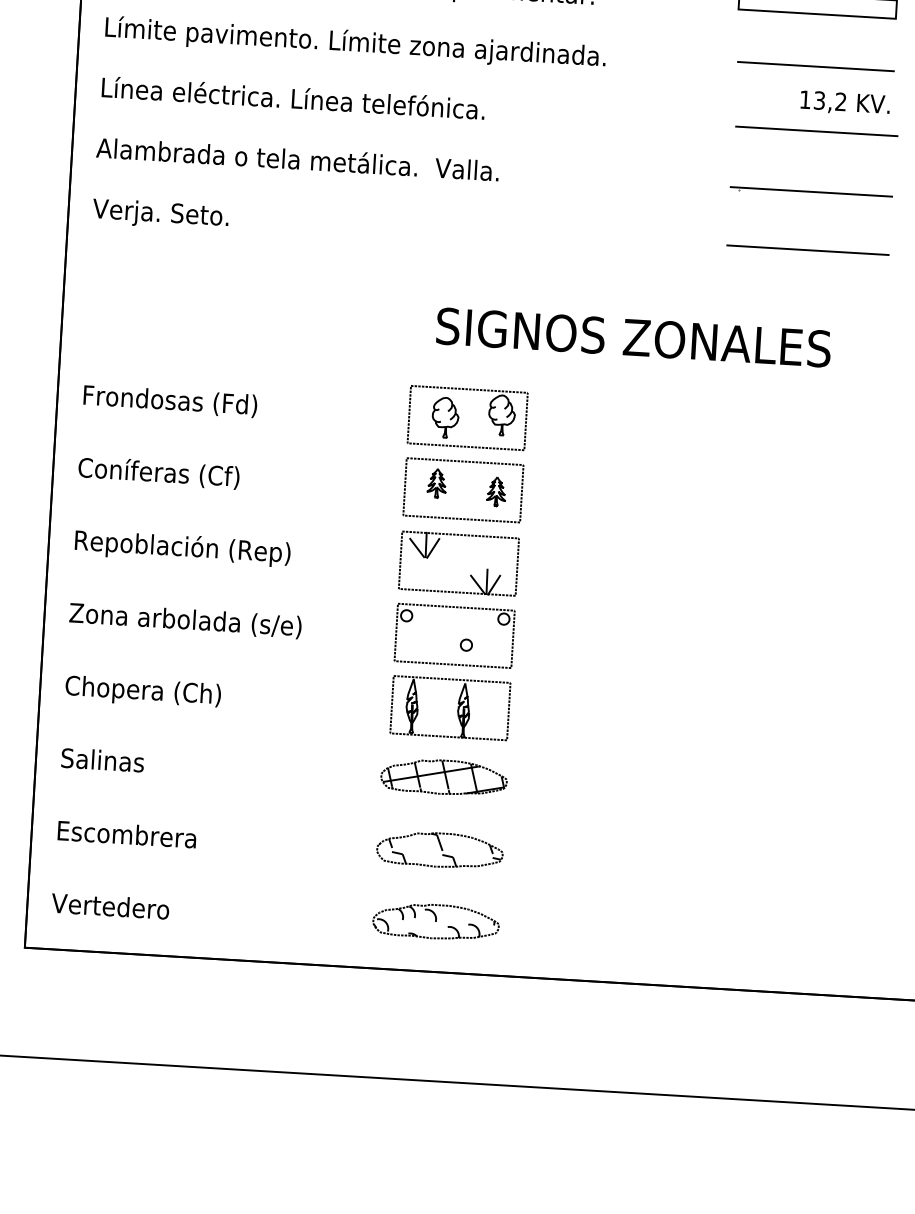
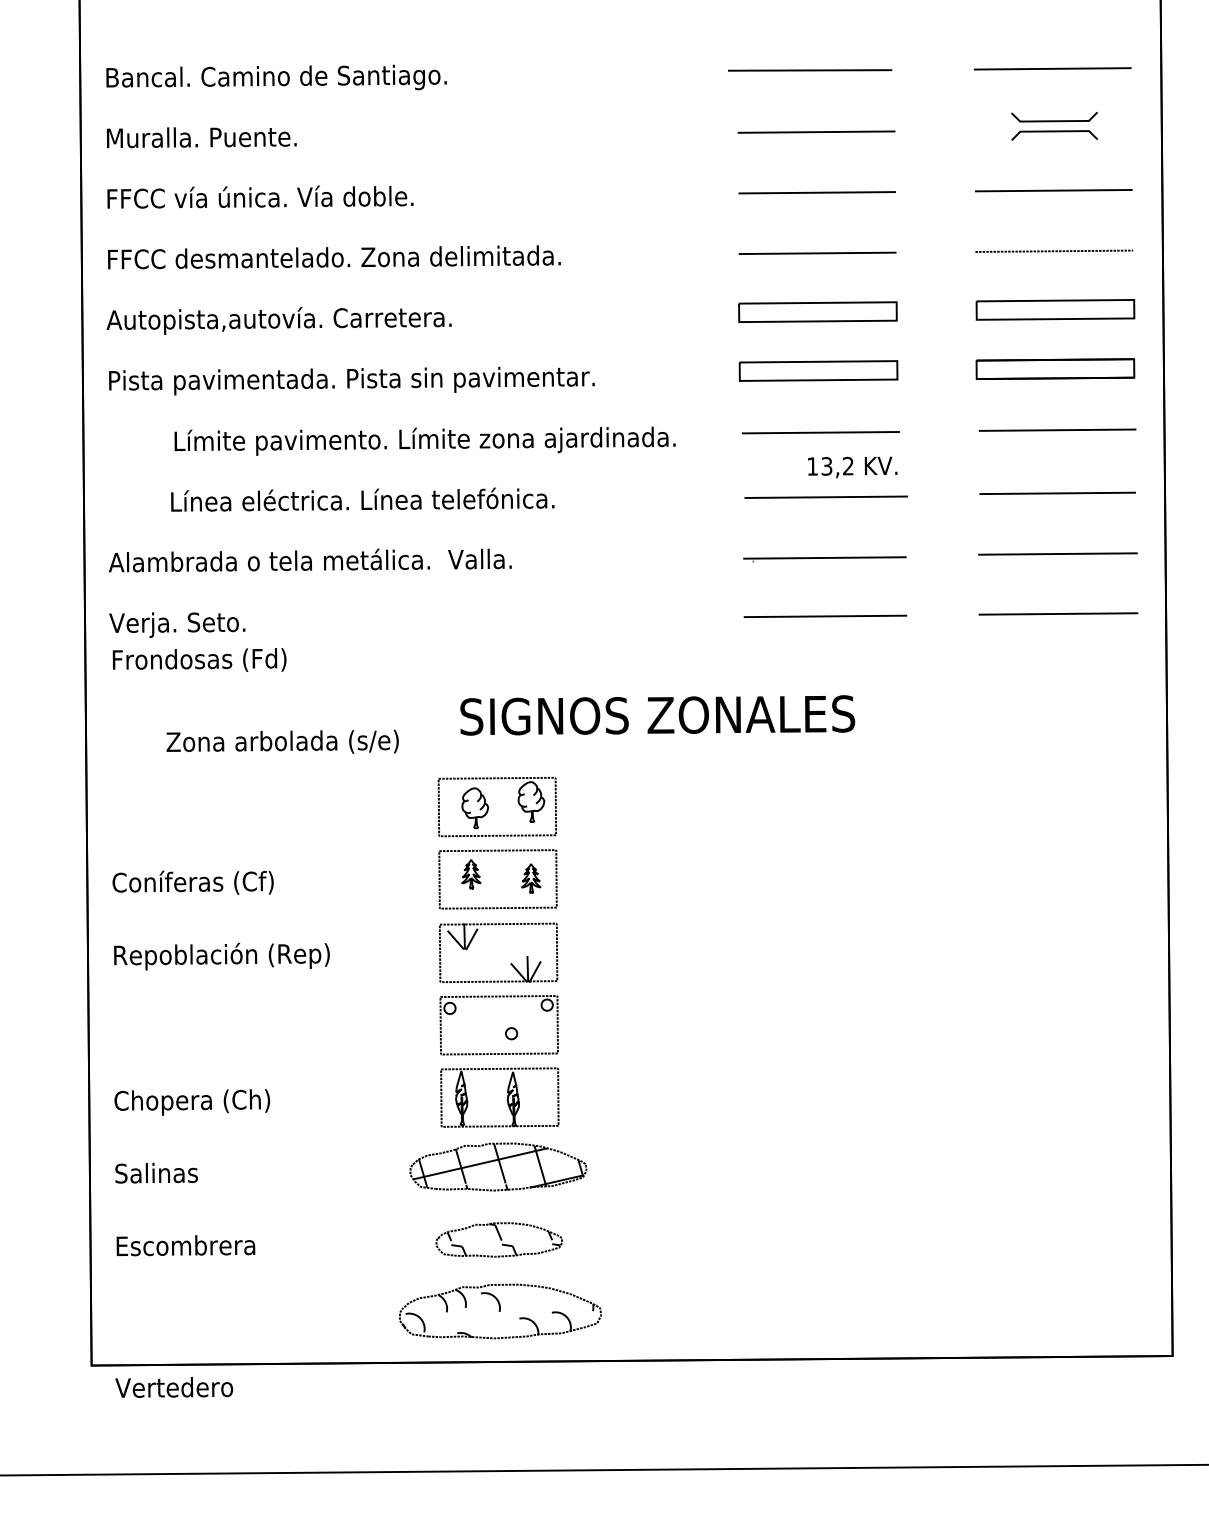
text: (355, 43) -> (424, 440), moved
text: (293, 97) -> (362, 499), moved
text: (170, 400) -> (199, 659), moved
text: (185, 619) -> (282, 741), moved
part: (444, 776) -> (498, 1166), size x1.4
text: (110, 906) -> (174, 1387), moved
part: (435, 921) -> (499, 1311), size x1.6

